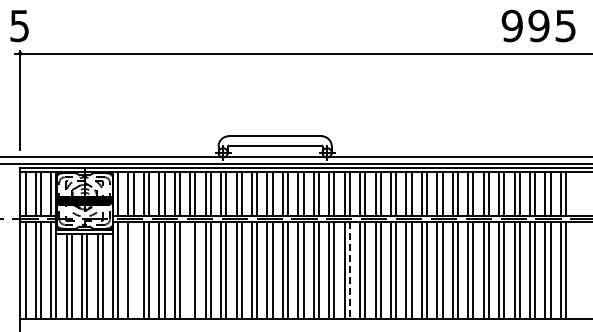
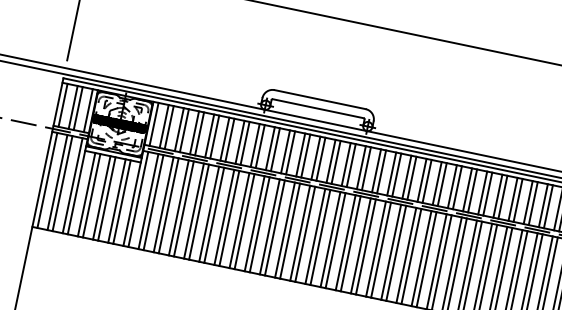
line: (133, 270) -> (153, 202), added
line: (190, 270) -> (209, 214), added
line: (349, 271) -> (365, 247), dashed -> solid

